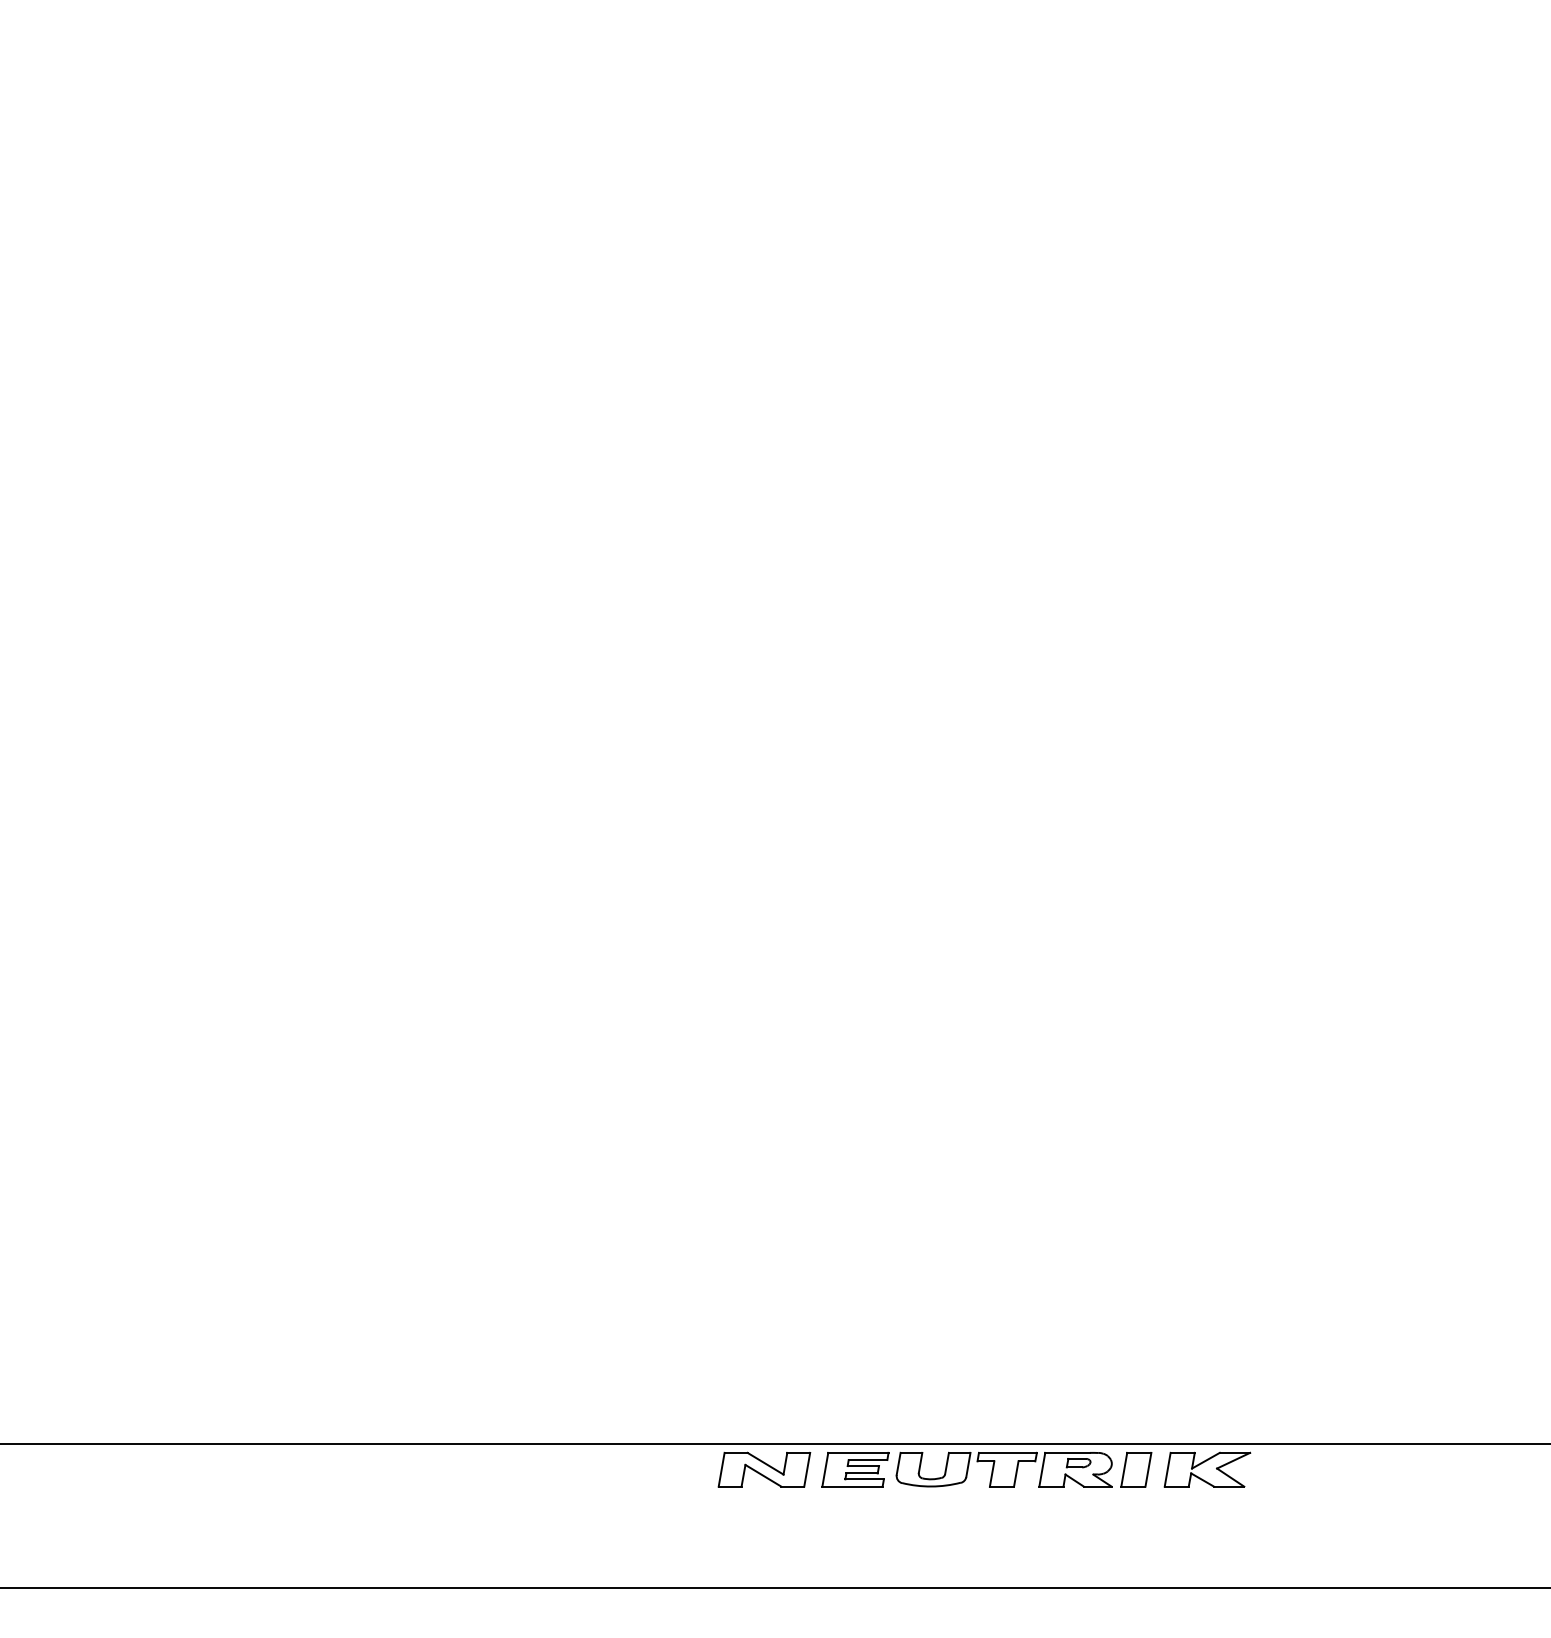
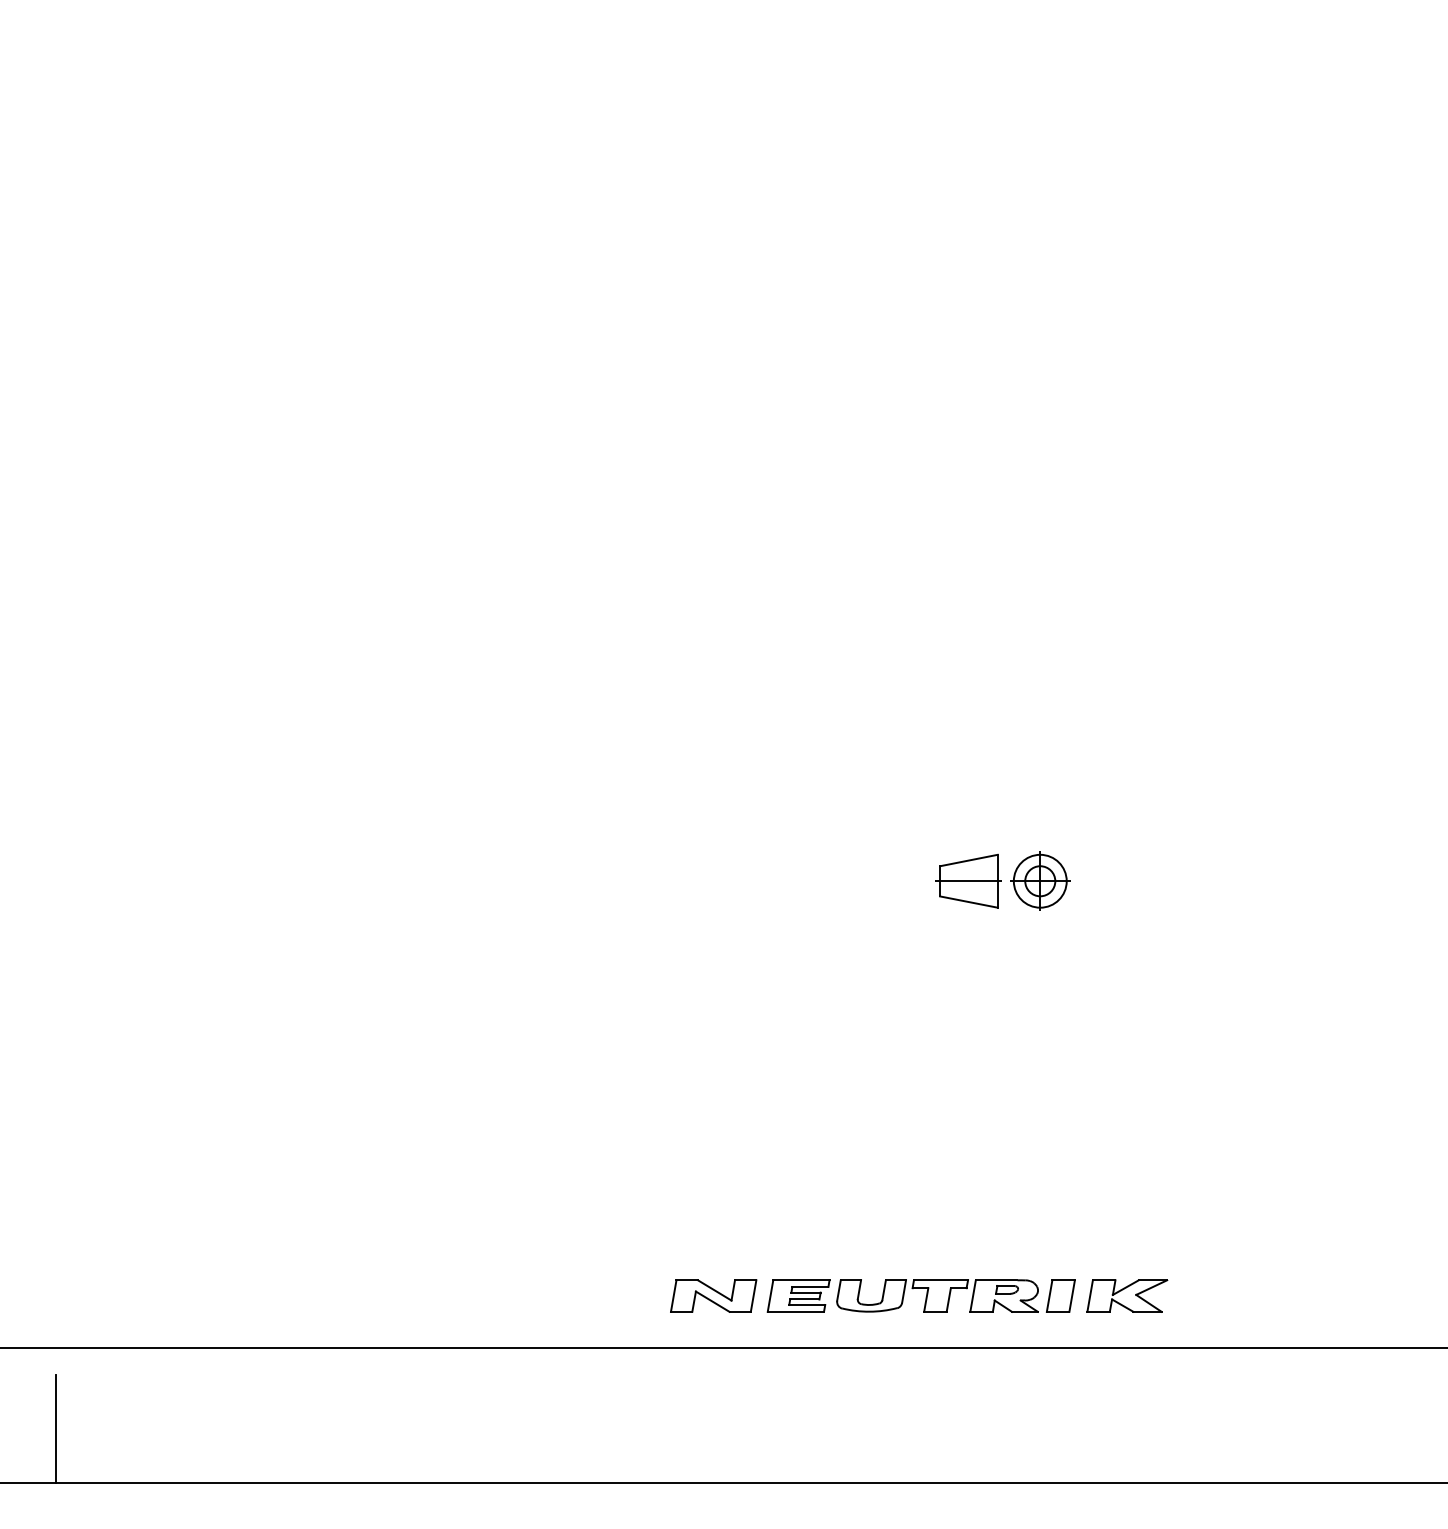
part: (1073, 943) -> (1002, 880), added
part: (991, 1471) -> (925, 1297), moved
line: (60, 1530) -> (56, 1428), added

